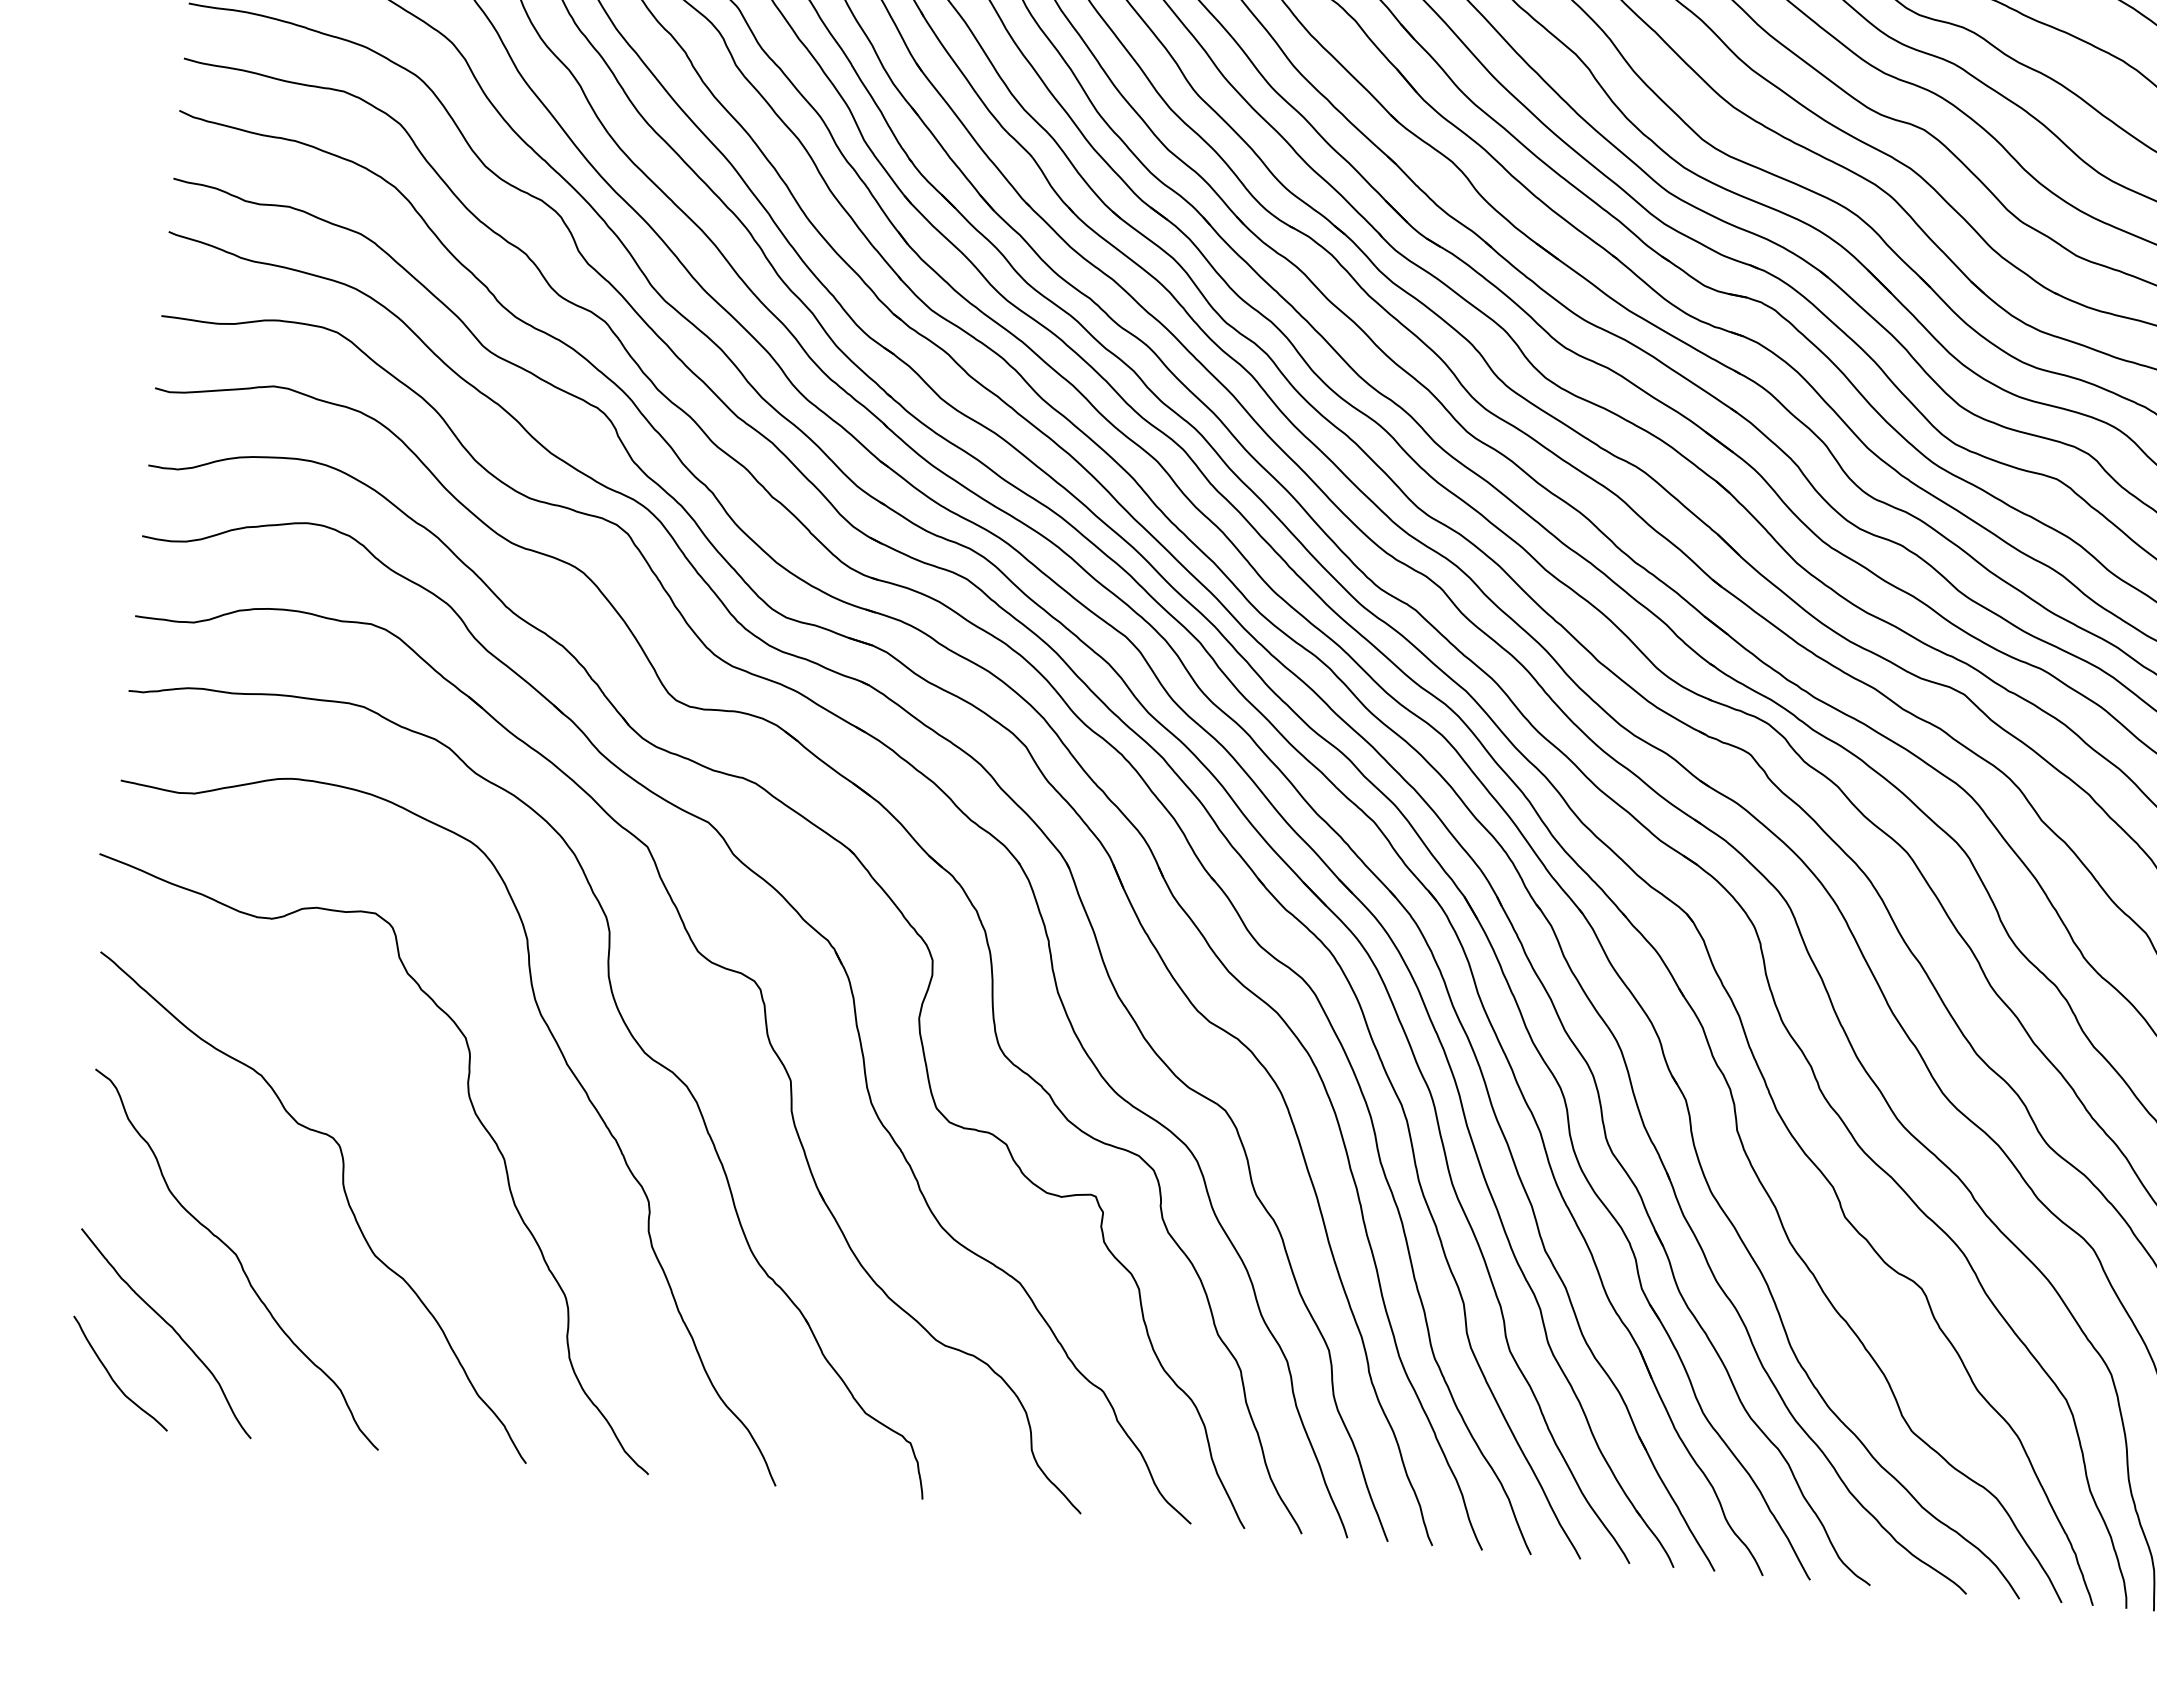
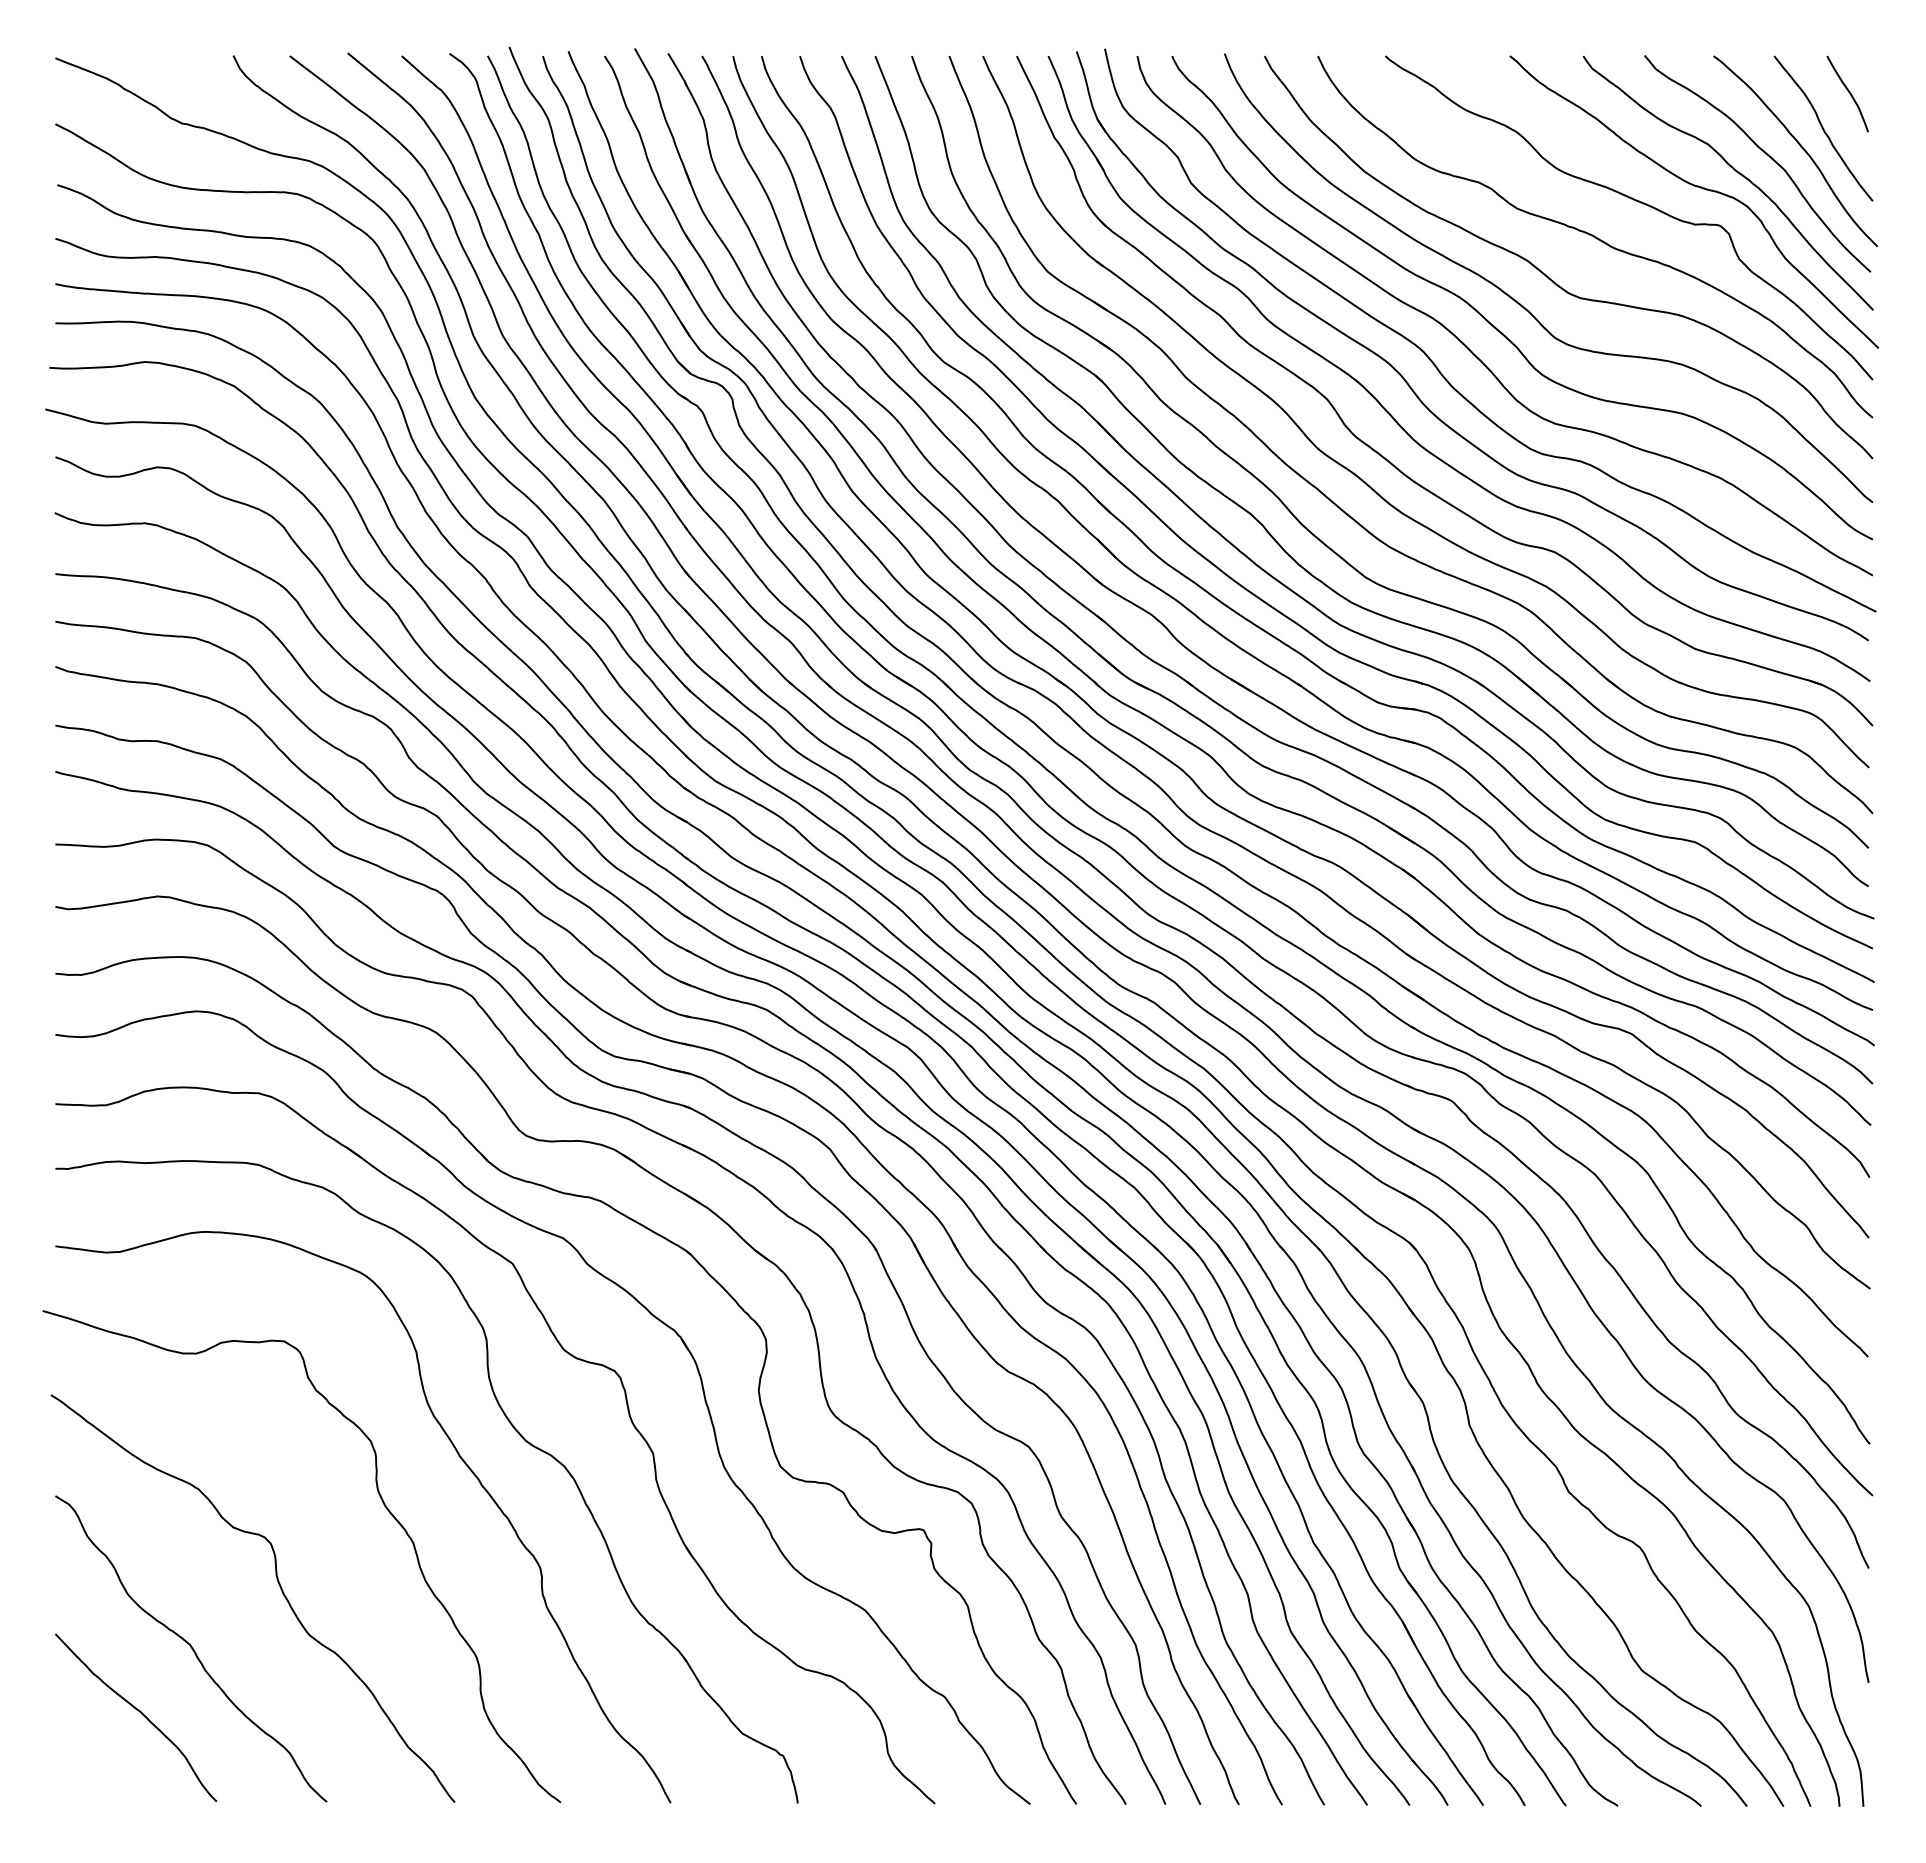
curve: (112, 1377) -> (93, 1759), removed

